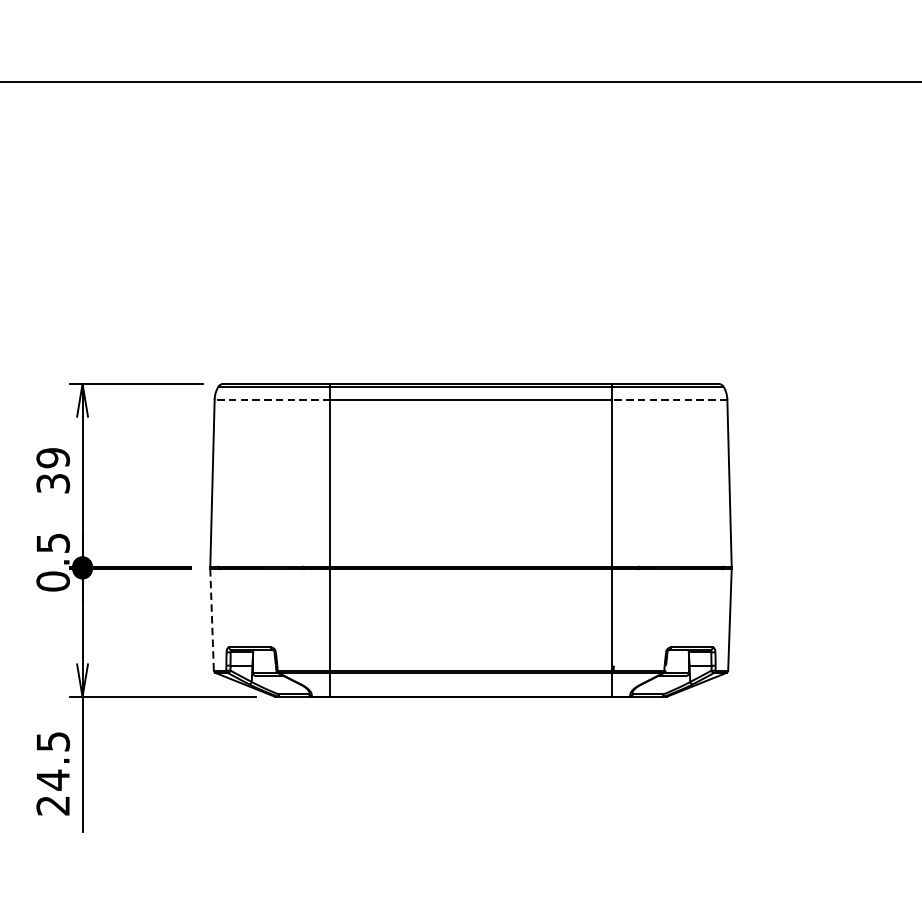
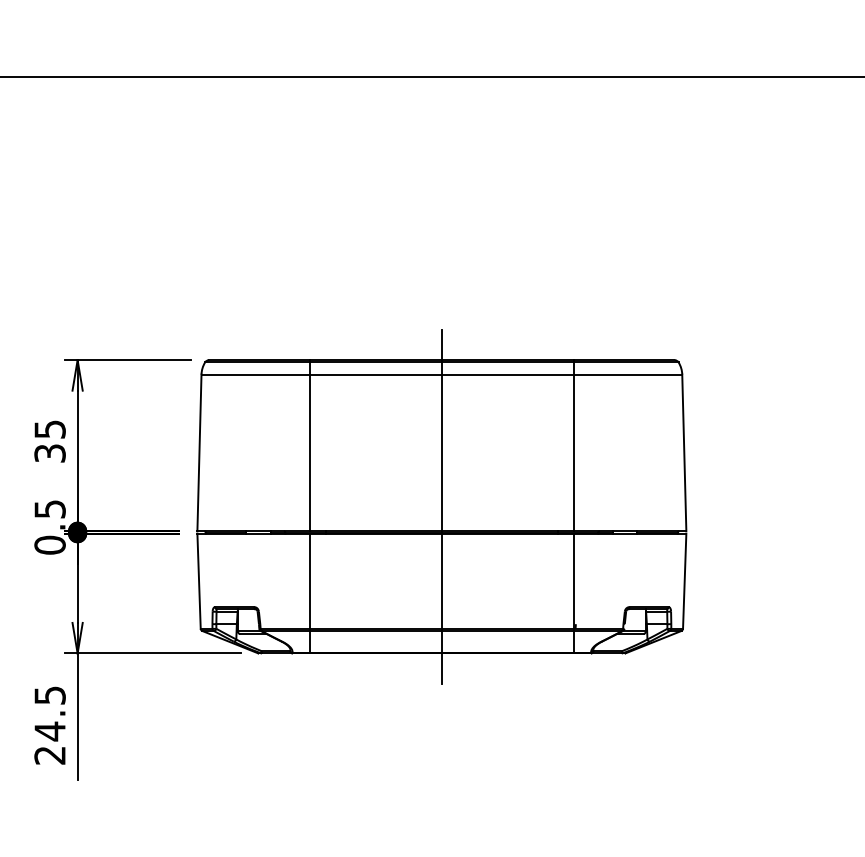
line: (272, 399) -> (255, 374), dashed -> solid
line: (668, 399) -> (627, 374), dashed -> solid
text: (52, 458) -> (49, 429), 39 -> 35
line: (470, 540) -> (441, 506), added
line: (212, 620) -> (199, 581), dashed -> solid

